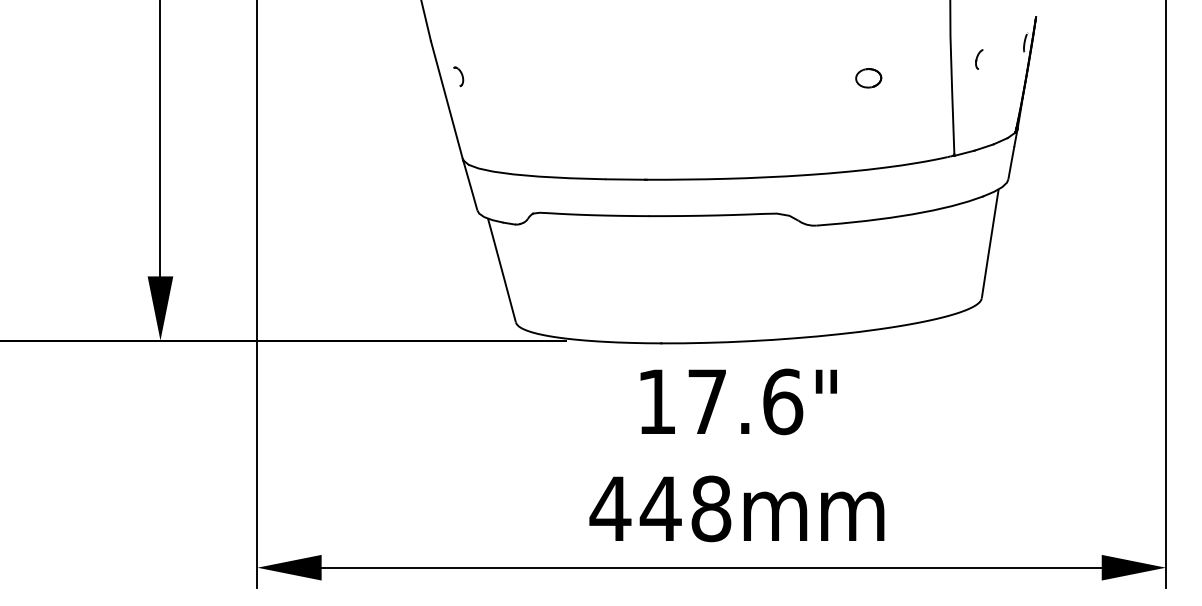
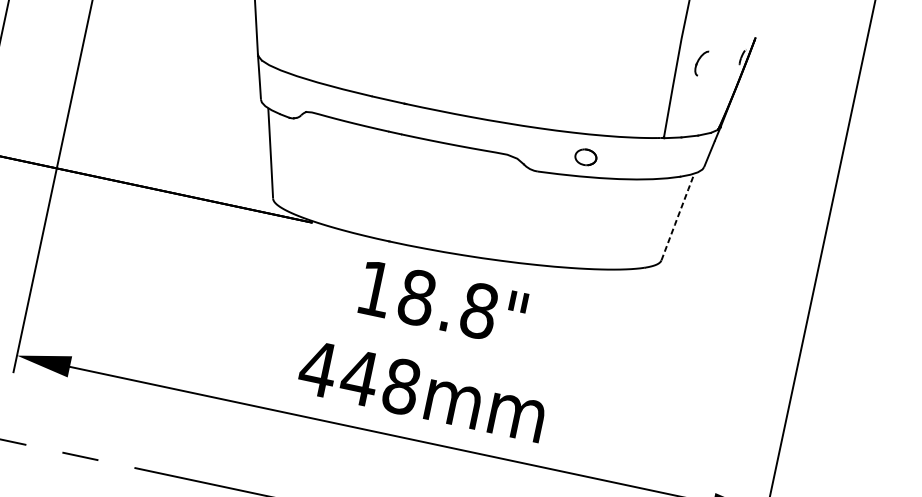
part: (979, 59) -> (701, 63), size x1.6
part: (868, 78) -> (585, 157), moved
line: (990, 243) -> (678, 216), solid -> dashed
text: (745, 401) -> (448, 304), 17.6" -> 18.8"

